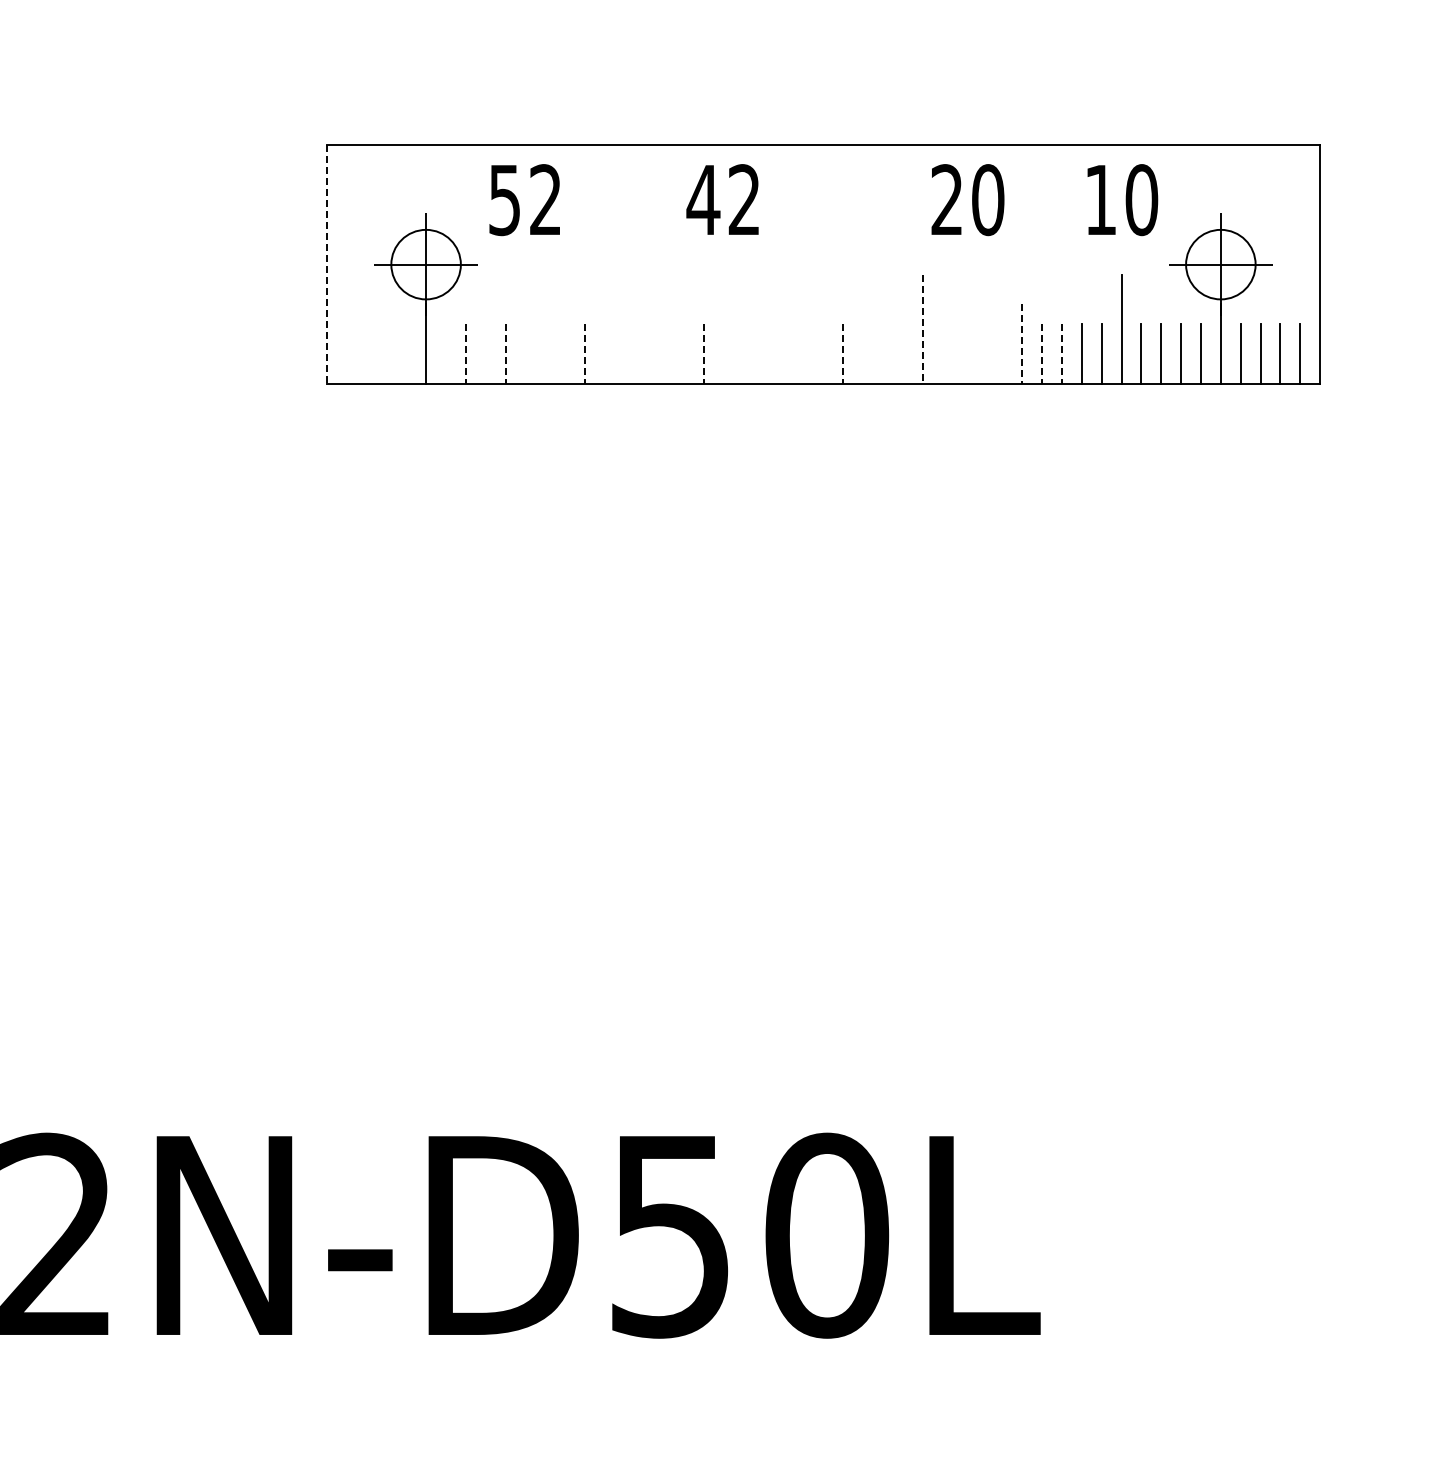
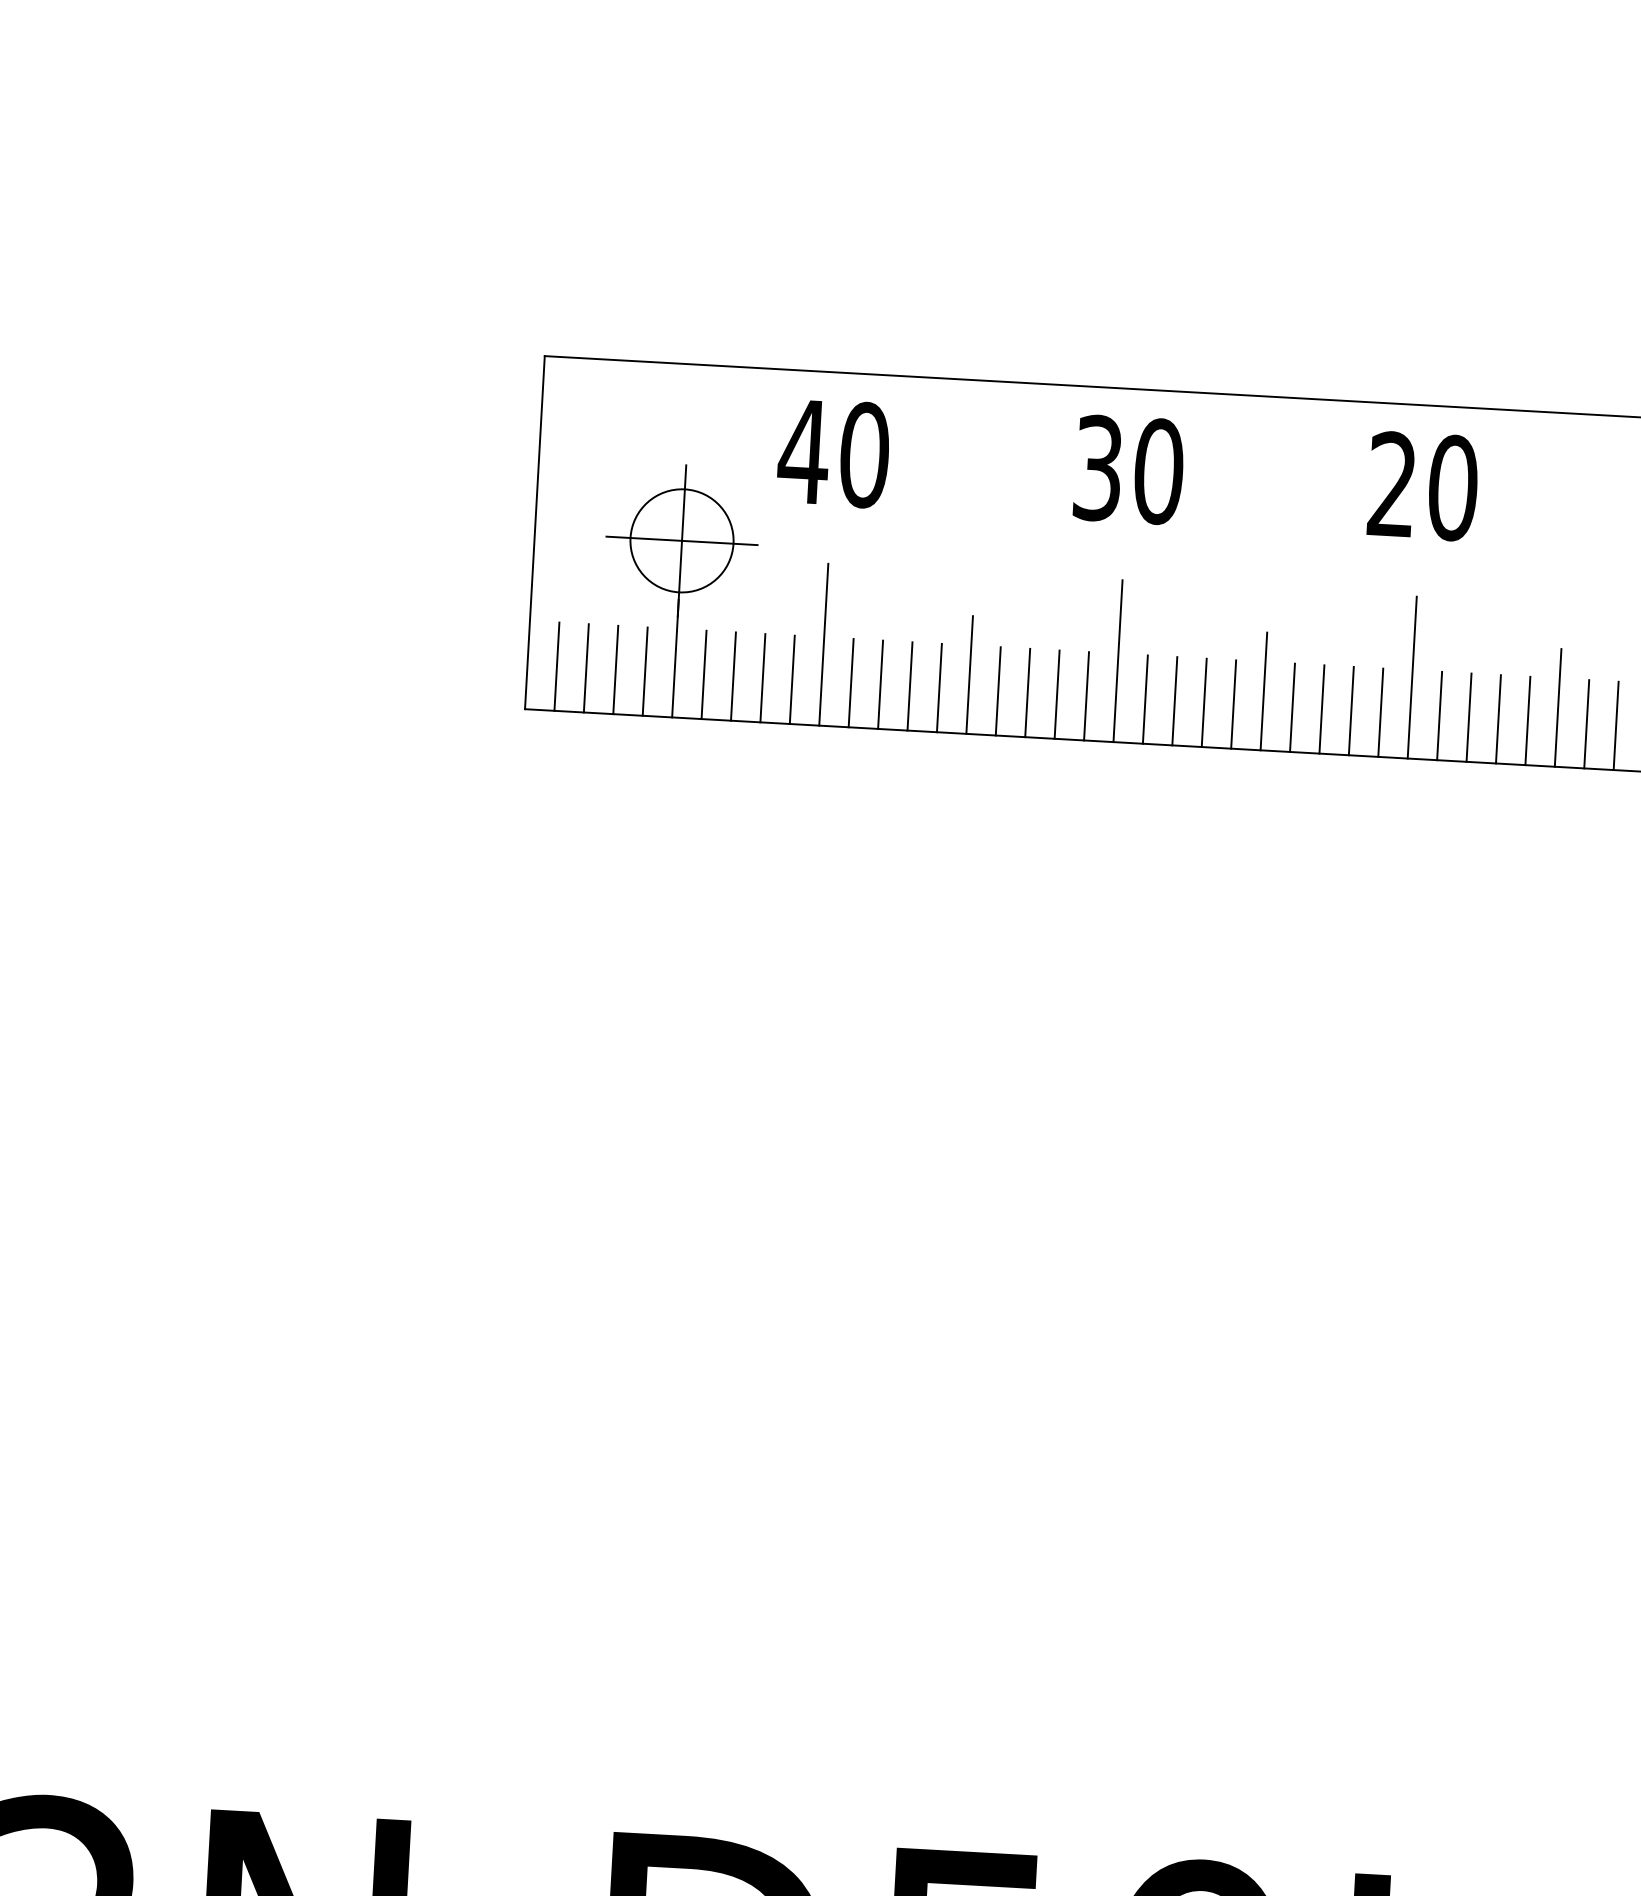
text: (524, 200) -> (833, 454), 52 -> 40
text: (723, 200) -> (1127, 470), 42 -> 30
text: (967, 200) -> (1422, 486), moved
line: (326, 265) -> (534, 533), dashed -> solid
line: (525, 328) -> (823, 643), added
line: (724, 328) -> (1118, 660), added
line: (922, 329) -> (1411, 678), dashed -> solid
line: (624, 343) -> (969, 674), added
line: (823, 343) -> (1263, 690), added
line: (1022, 344) -> (1558, 708), dashed -> solid
line: (346, 353) -> (556, 665), added
line: (366, 353) -> (586, 667), added
line: (386, 353) -> (615, 669), added
line: (406, 353) -> (645, 670), added
line: (445, 353) -> (703, 674), added
line: (485, 353) -> (762, 677), added
line: (545, 353) -> (851, 682), added
line: (565, 353) -> (881, 684), added
line: (604, 353) -> (938, 687), added
line: (644, 353) -> (998, 690), added
line: (664, 353) -> (1027, 692), added
line: (684, 353) -> (1057, 693), added
line: (744, 353) -> (1146, 698), added
line: (763, 353) -> (1174, 700), added
line: (783, 353) -> (1203, 702), added
line: (803, 353) -> (1233, 703), added
line: (863, 353) -> (1322, 708), added
line: (883, 353) -> (1351, 710), added
line: (902, 353) -> (1380, 711), added
line: (942, 353) -> (1439, 715), added
line: (962, 353) -> (1468, 716), added
line: (982, 353) -> (1498, 718), added
line: (1002, 353) -> (1528, 720), added
line: (465, 354) -> (732, 677), dashed -> solid
line: (505, 354) -> (792, 680), dashed -> solid
line: (585, 354) -> (910, 687), dashed -> solid
line: (704, 354) -> (1086, 696), dashed -> solid
line: (843, 354) -> (1292, 708), dashed -> solid
line: (1042, 354) -> (1587, 724), dashed -> solid
line: (1061, 354) -> (1615, 726), dashed -> solid

